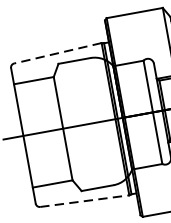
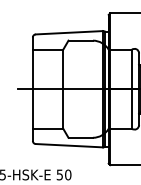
line: (57, 52) -> (69, 32), dashed -> solid
line: (84, 200) -> (69, 145), dashed -> solid

